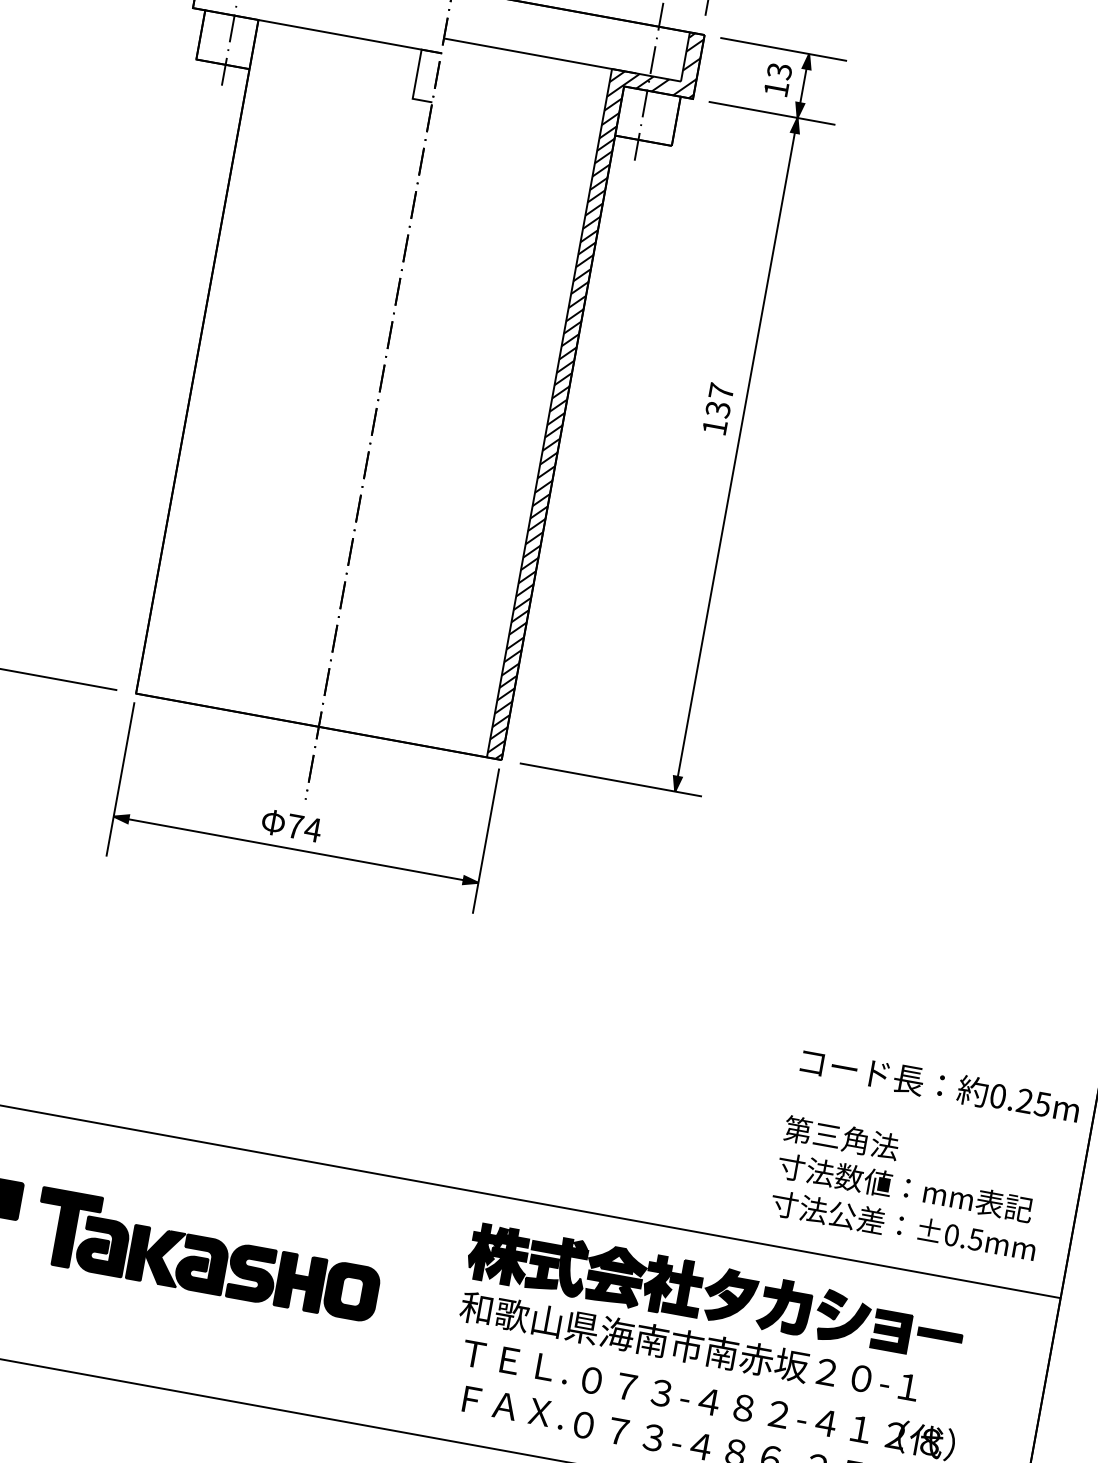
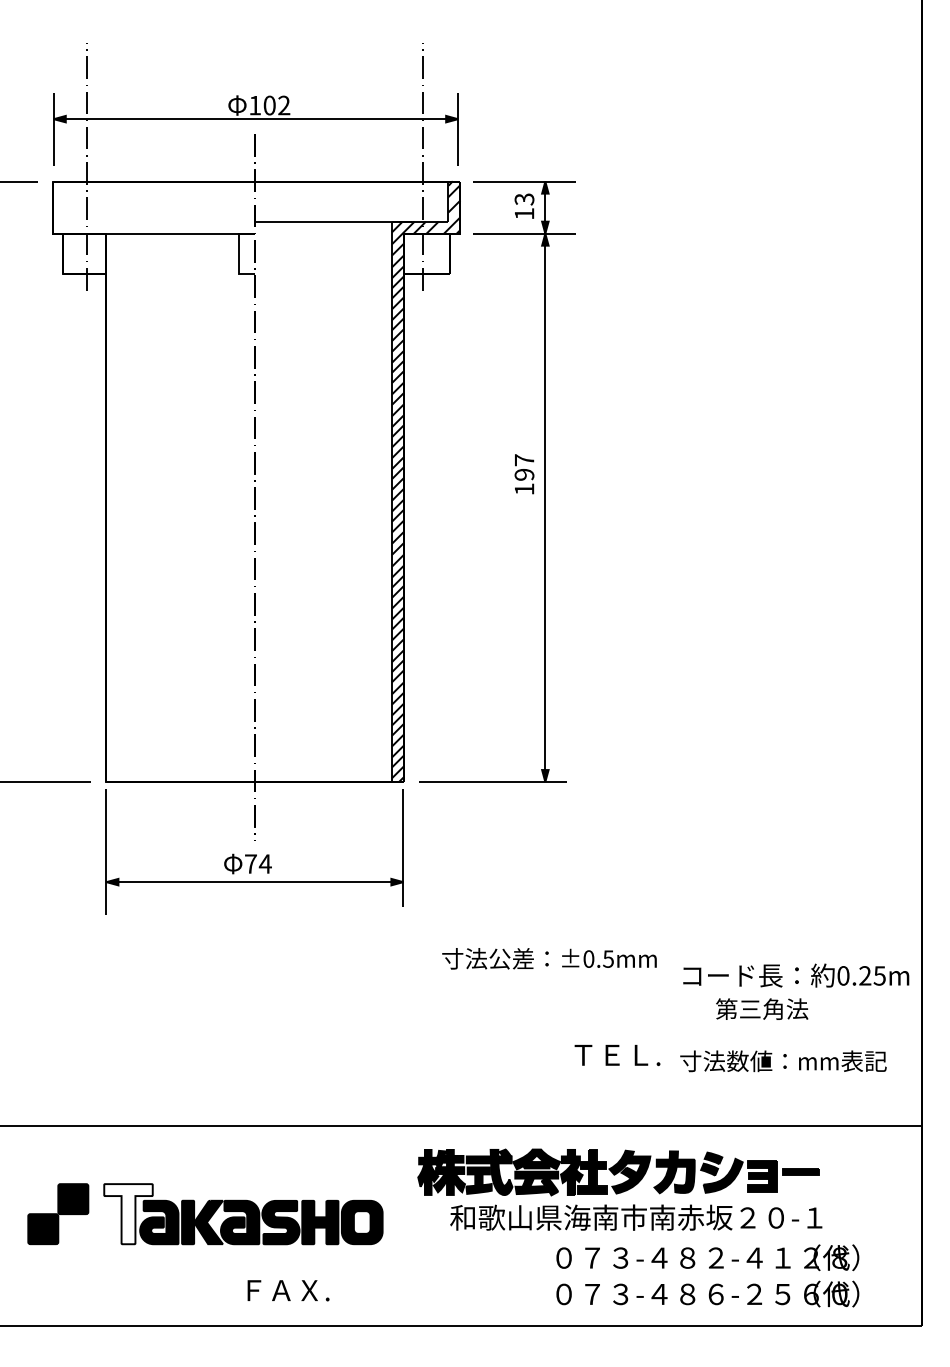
text: (718, 409) -> (524, 474), 137 -> 197
text: (842, 1137) -> (762, 1008), moved
text: (903, 1225) -> (549, 958), moved
fill: (66, 1229) -> (128, 1214), removed
part: (715, 1294) -> (618, 1172), moved
text: (515, 1362) -> (617, 1055), moved
text: (513, 1407) -> (288, 1290), moved

